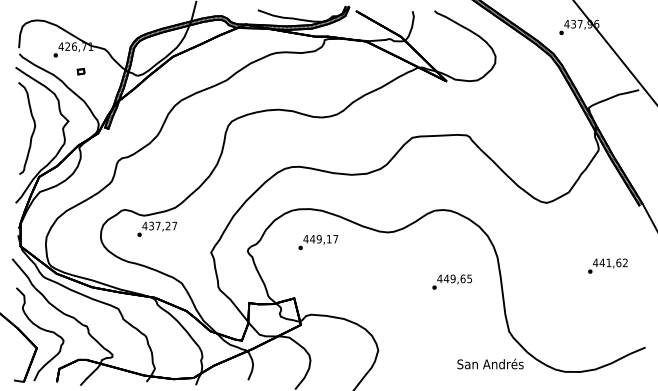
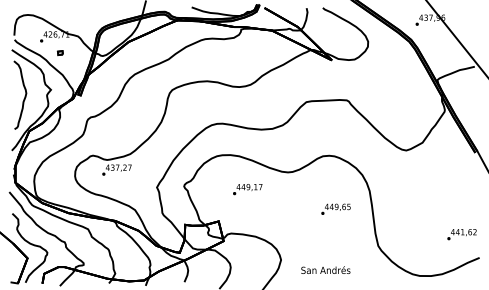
text: (318, 242) -> (247, 189), moved
text: (607, 265) -> (461, 234), moved
text: (490, 363) -> (325, 269), moved

